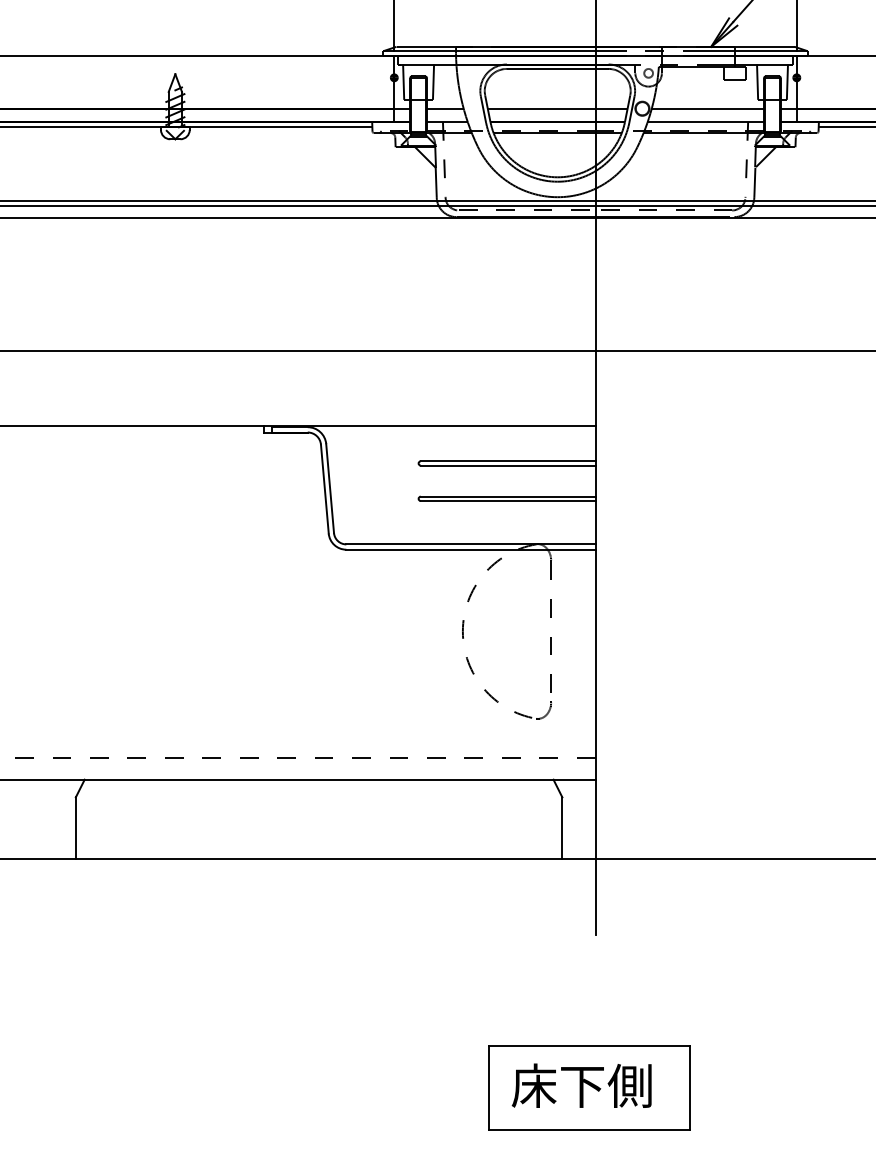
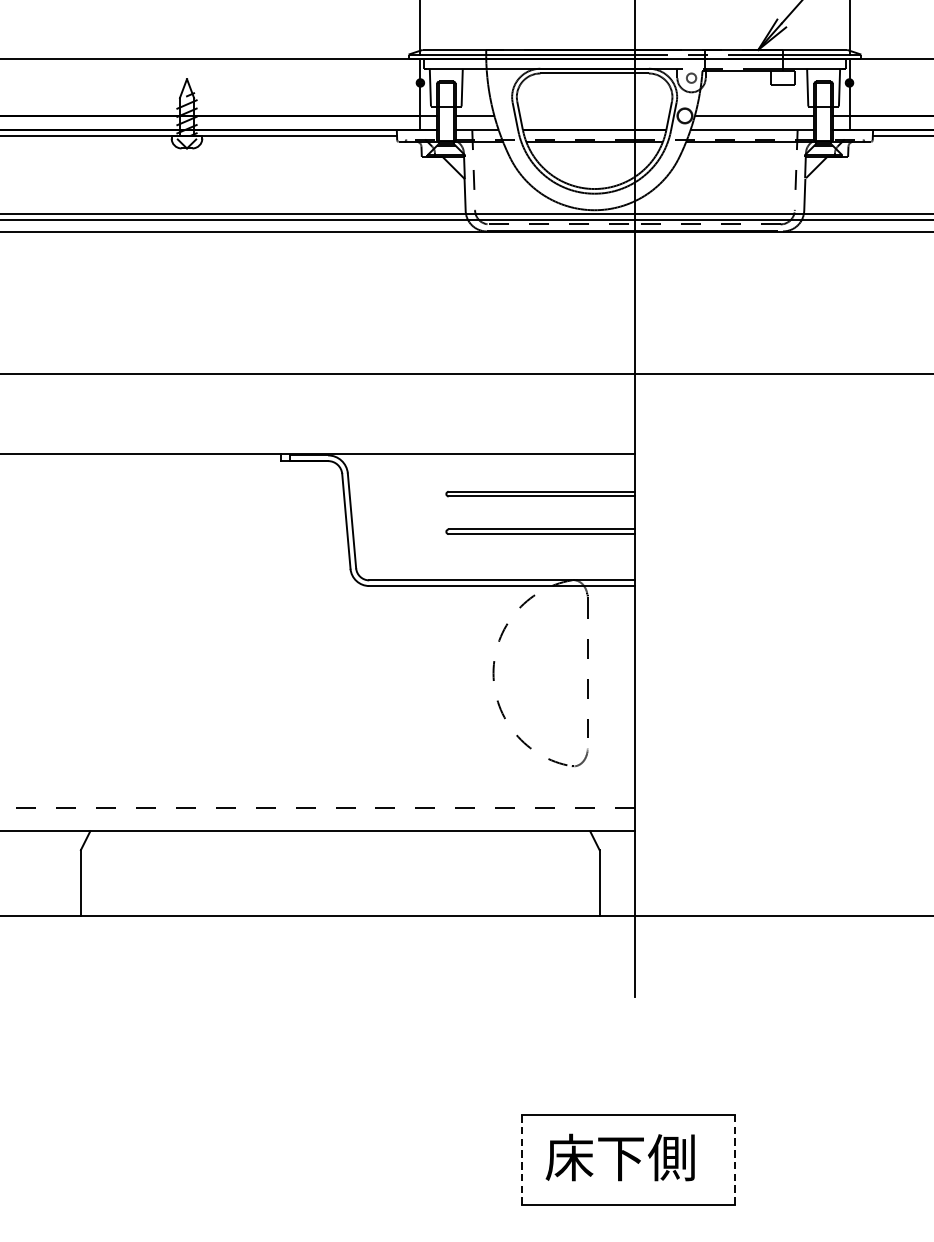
line: (557, 108) -> (594, 115), removed
line: (489, 1087) -> (521, 1159), solid -> dashed
line: (689, 1088) -> (735, 1160), solid -> dashed

